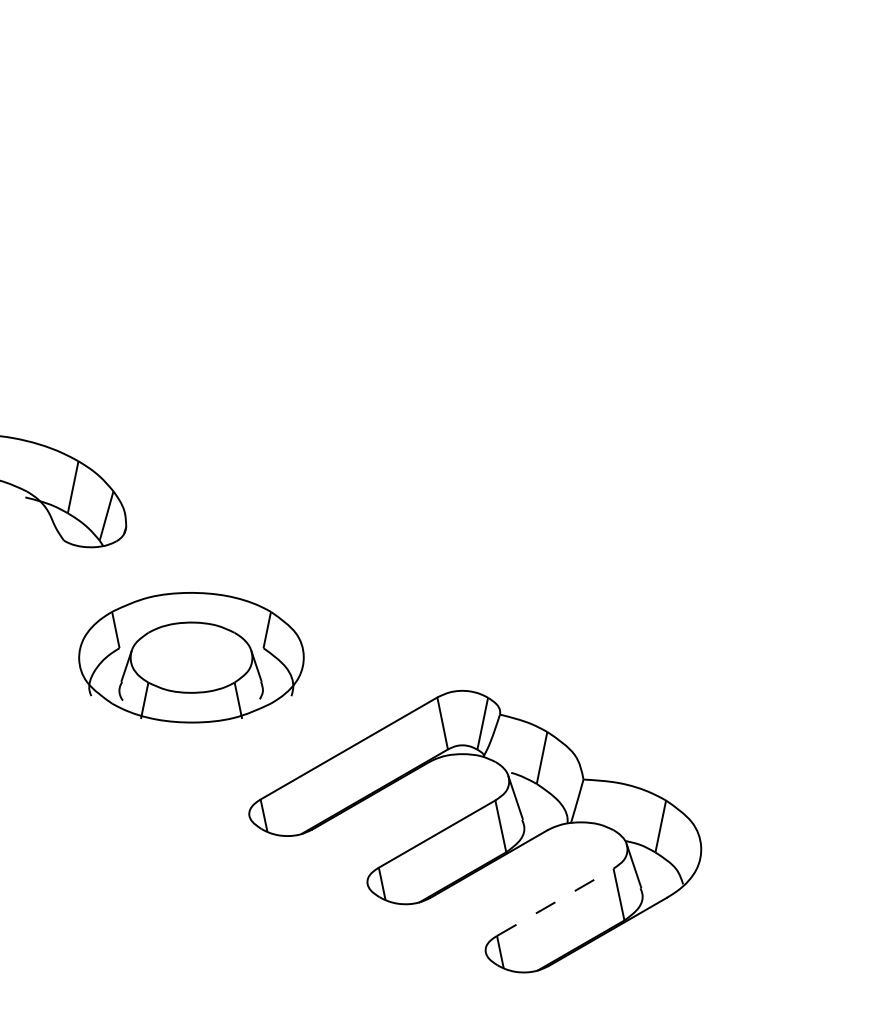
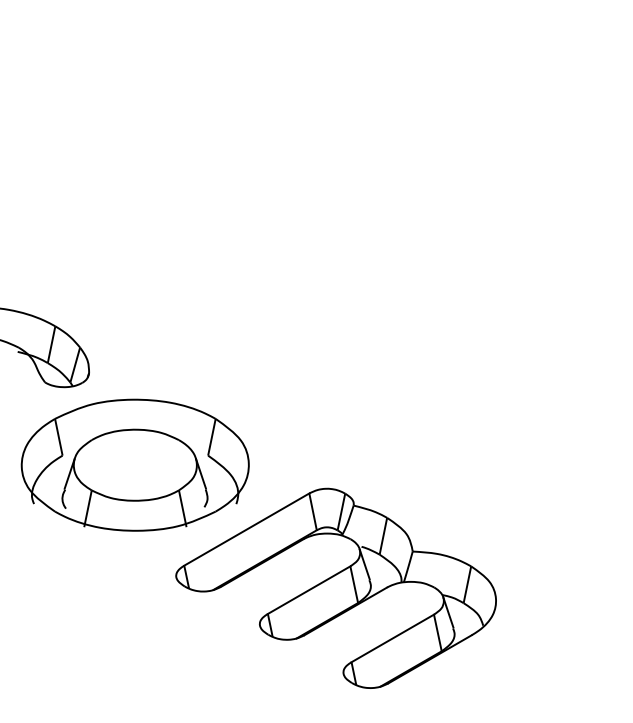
part: (191, 657) -> (135, 465), size x1.43
line: (555, 902) -> (392, 638), dashed -> solid

